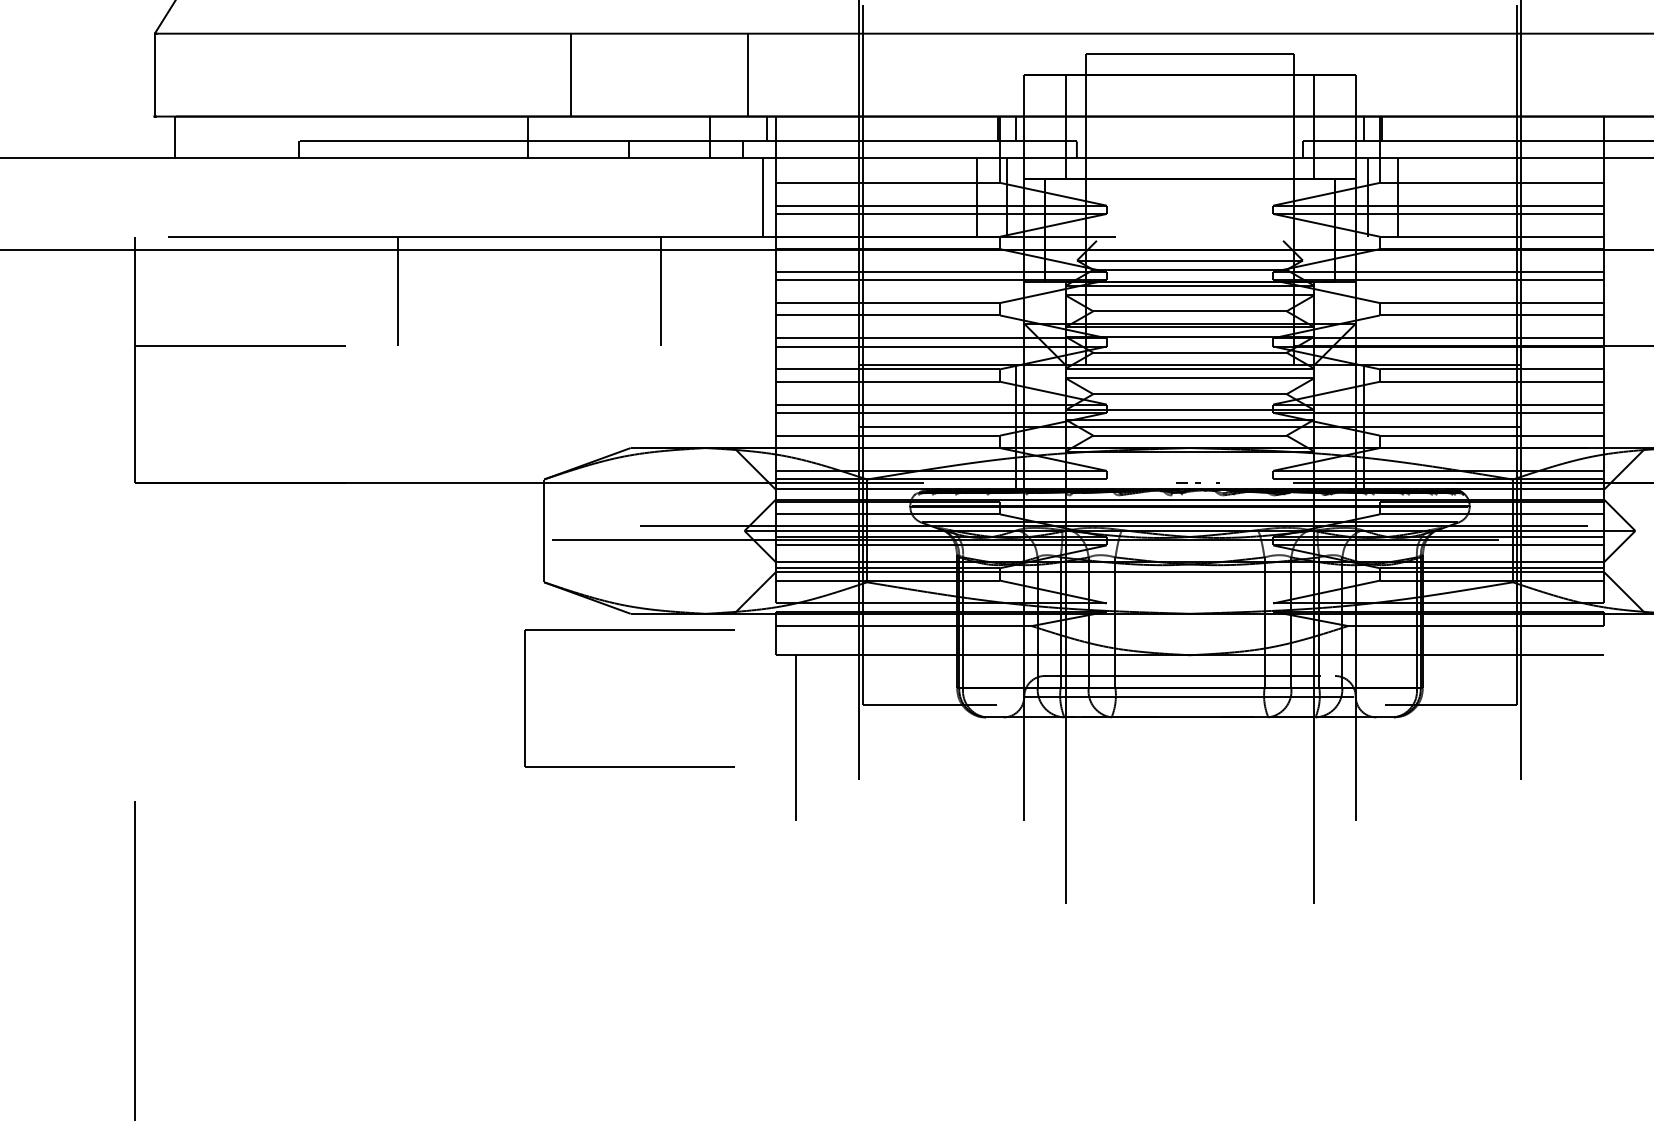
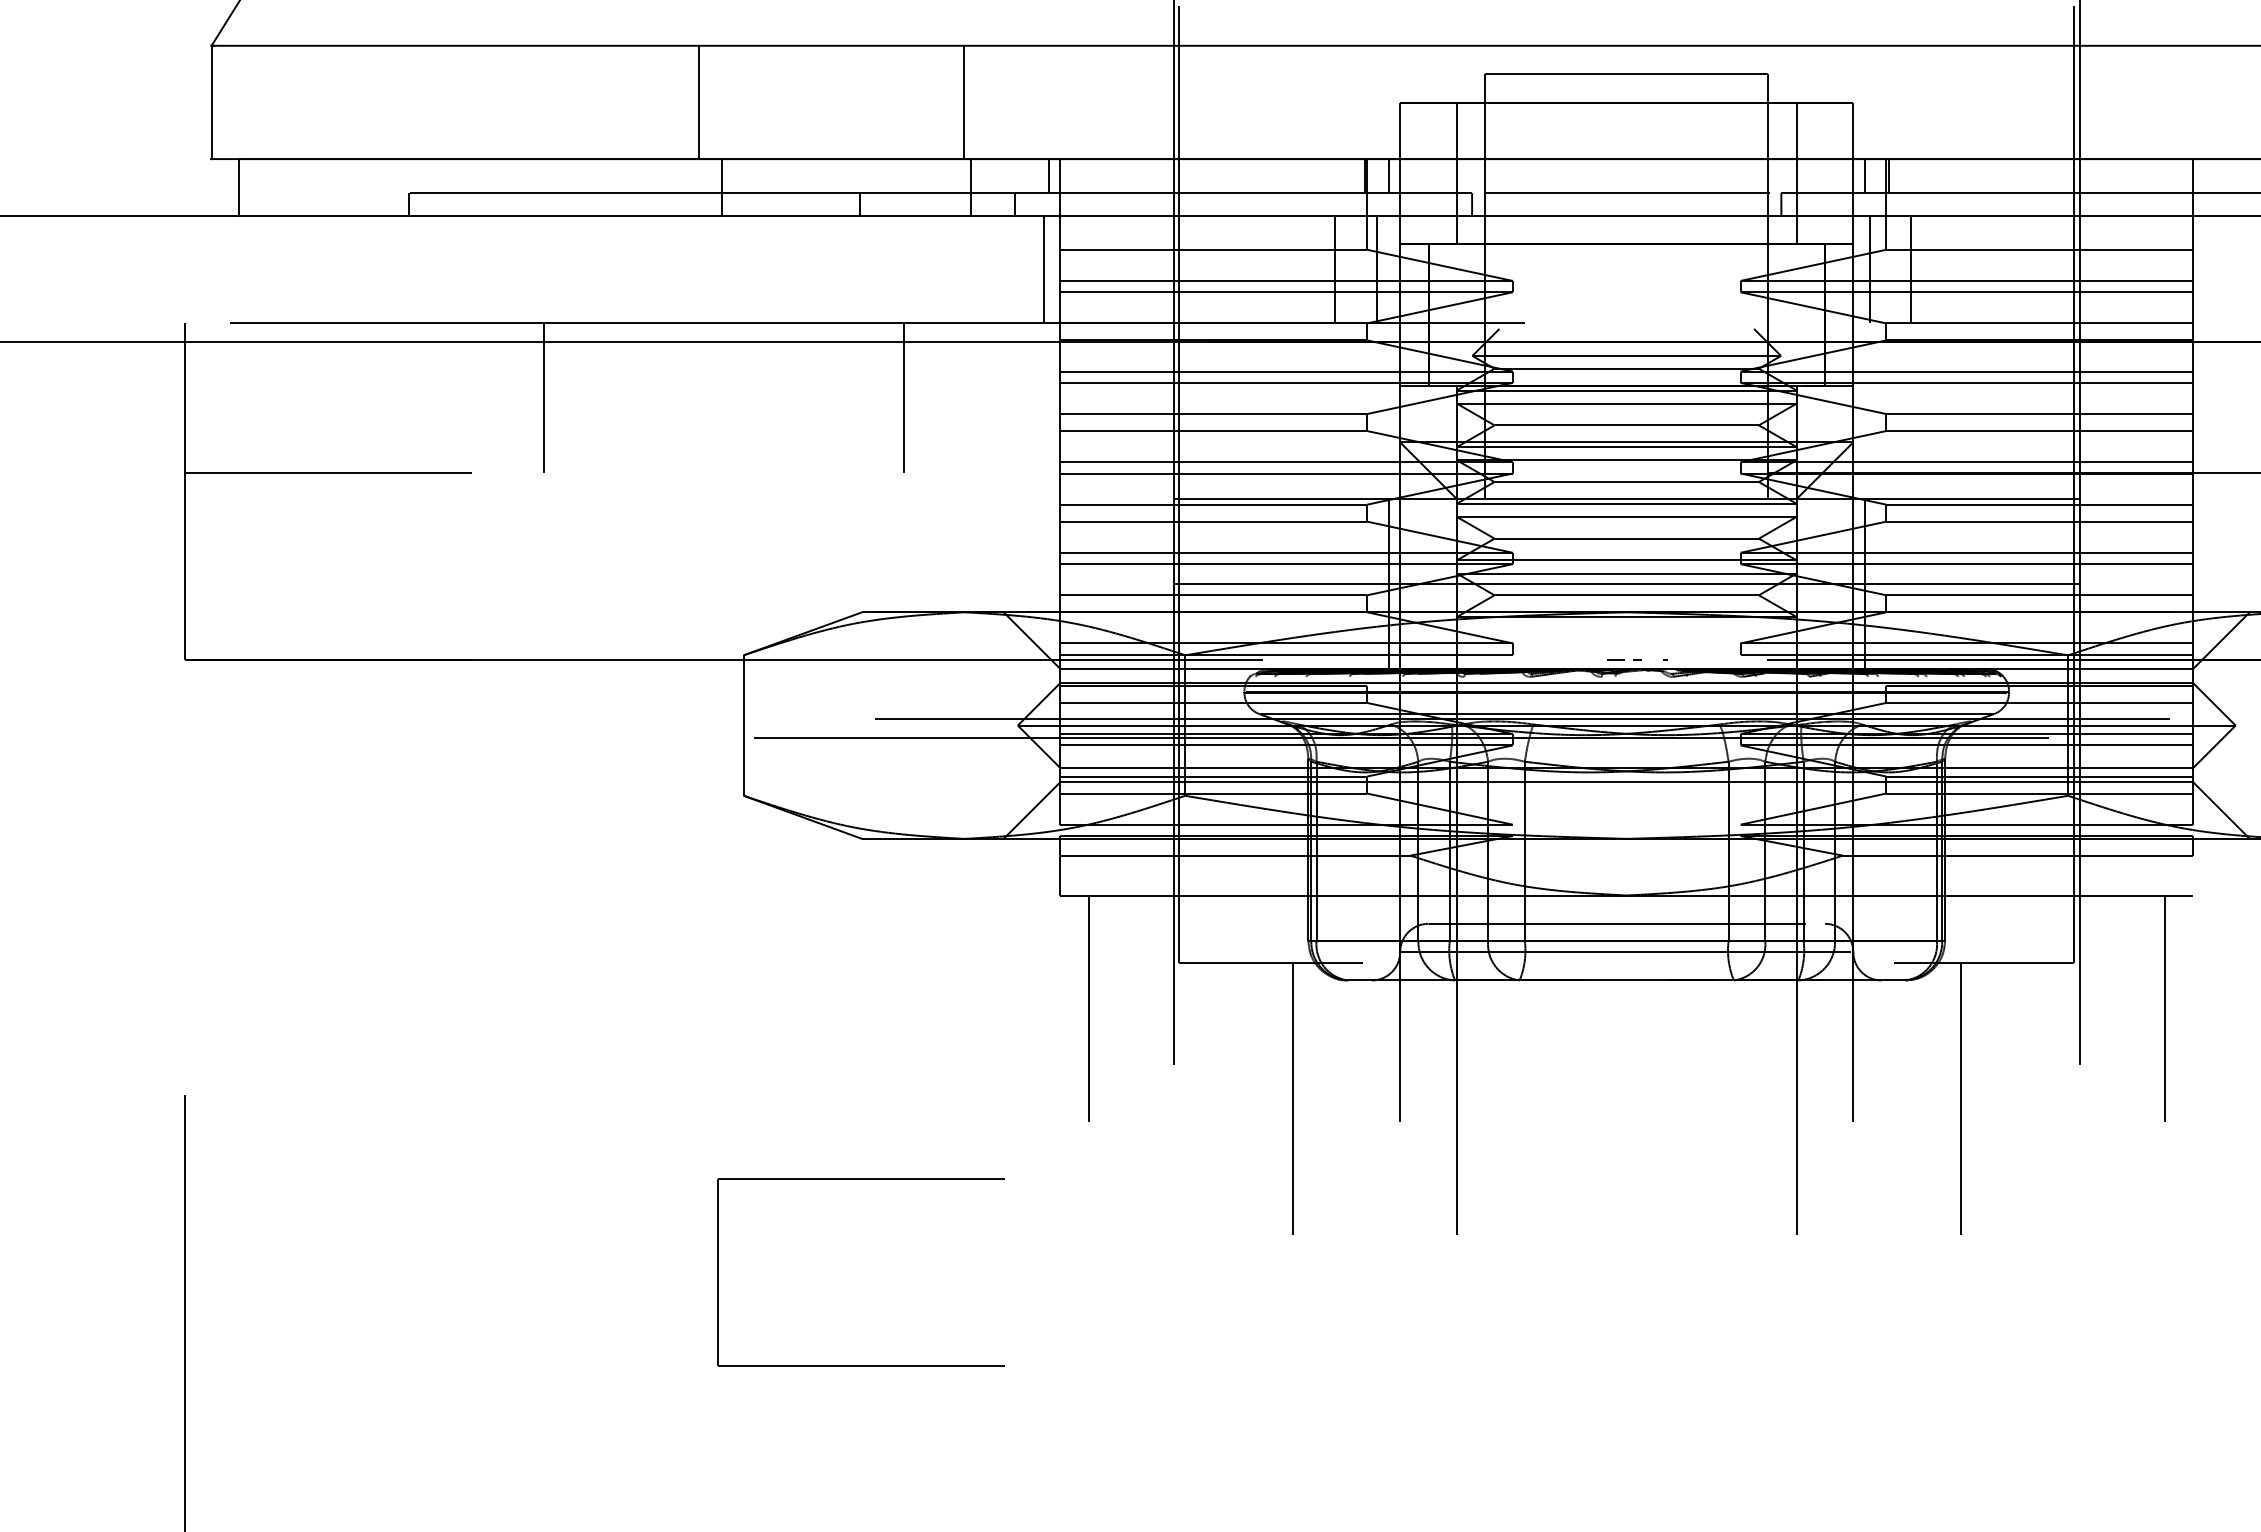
line: (571, 75) -> (699, 102), moved
line: (747, 75) -> (963, 102), moved
line: (1189, 141) -> (1626, 193), added
part: (629, 631) -> (860, 1179), moved
line: (1583, 737) -> (2164, 1008), added
line: (945, 804) -> (1292, 1099), added
line: (1434, 804) -> (1960, 1099), added

